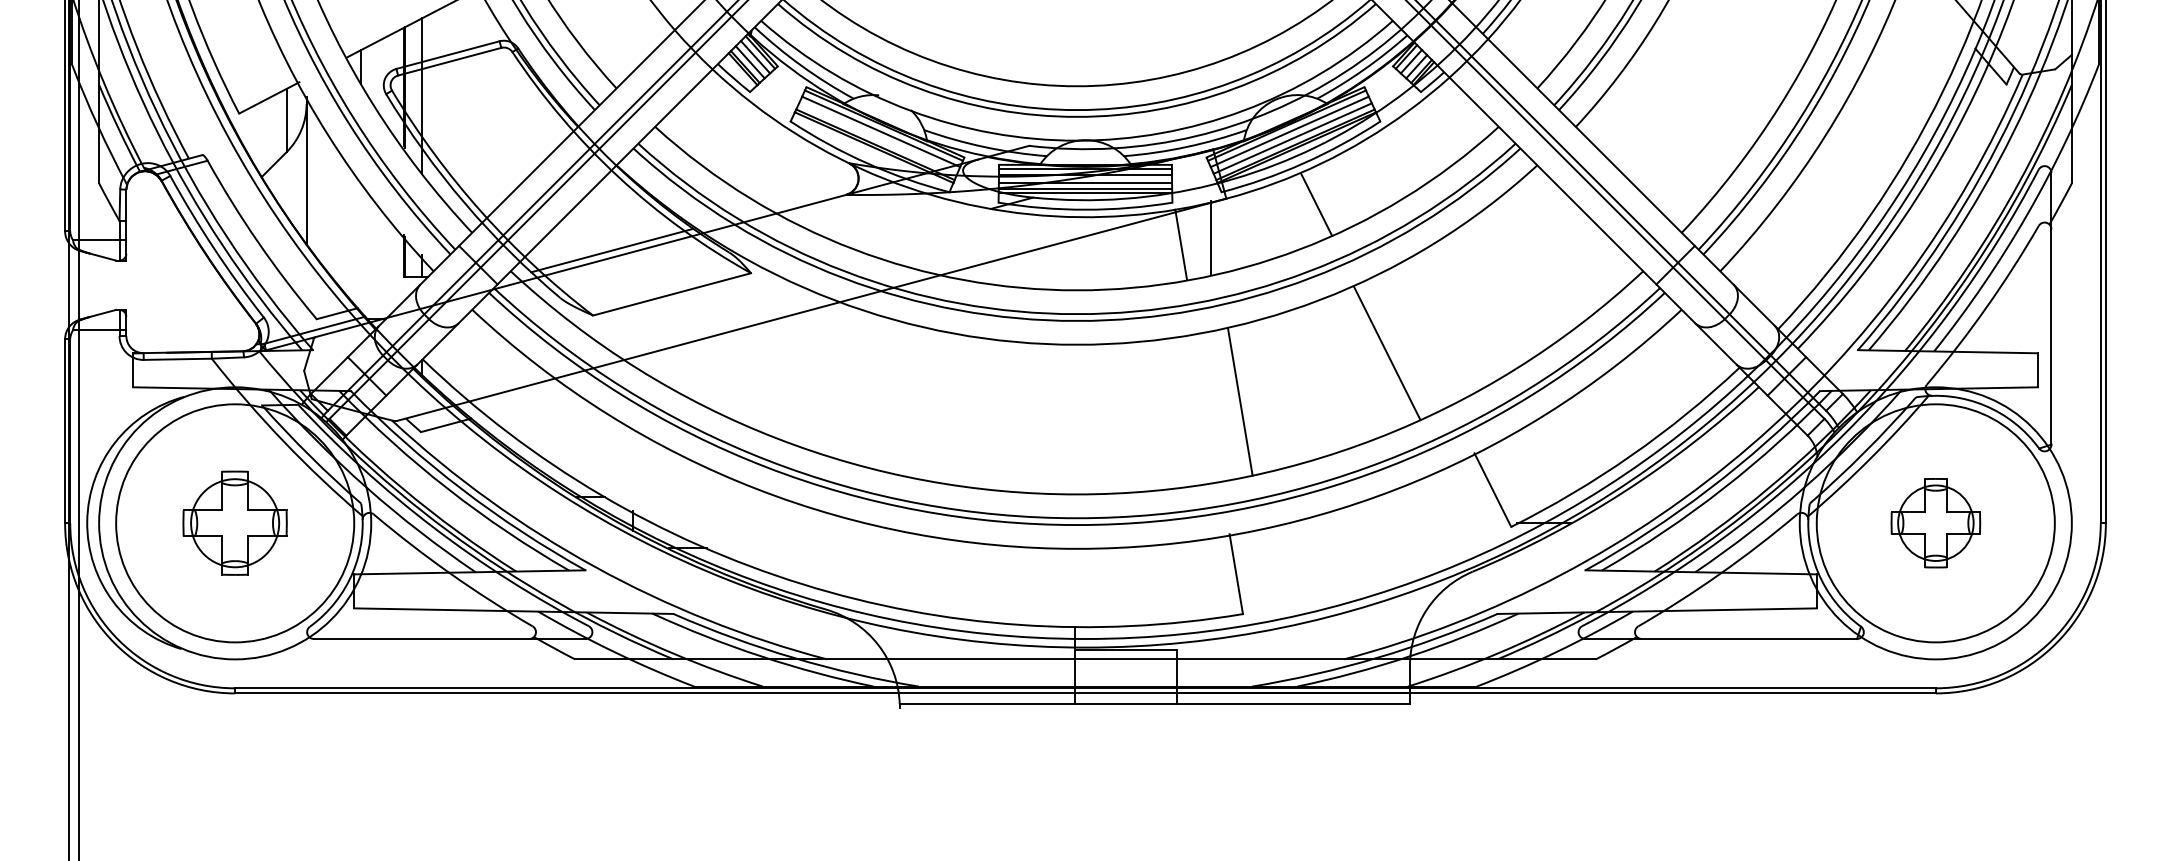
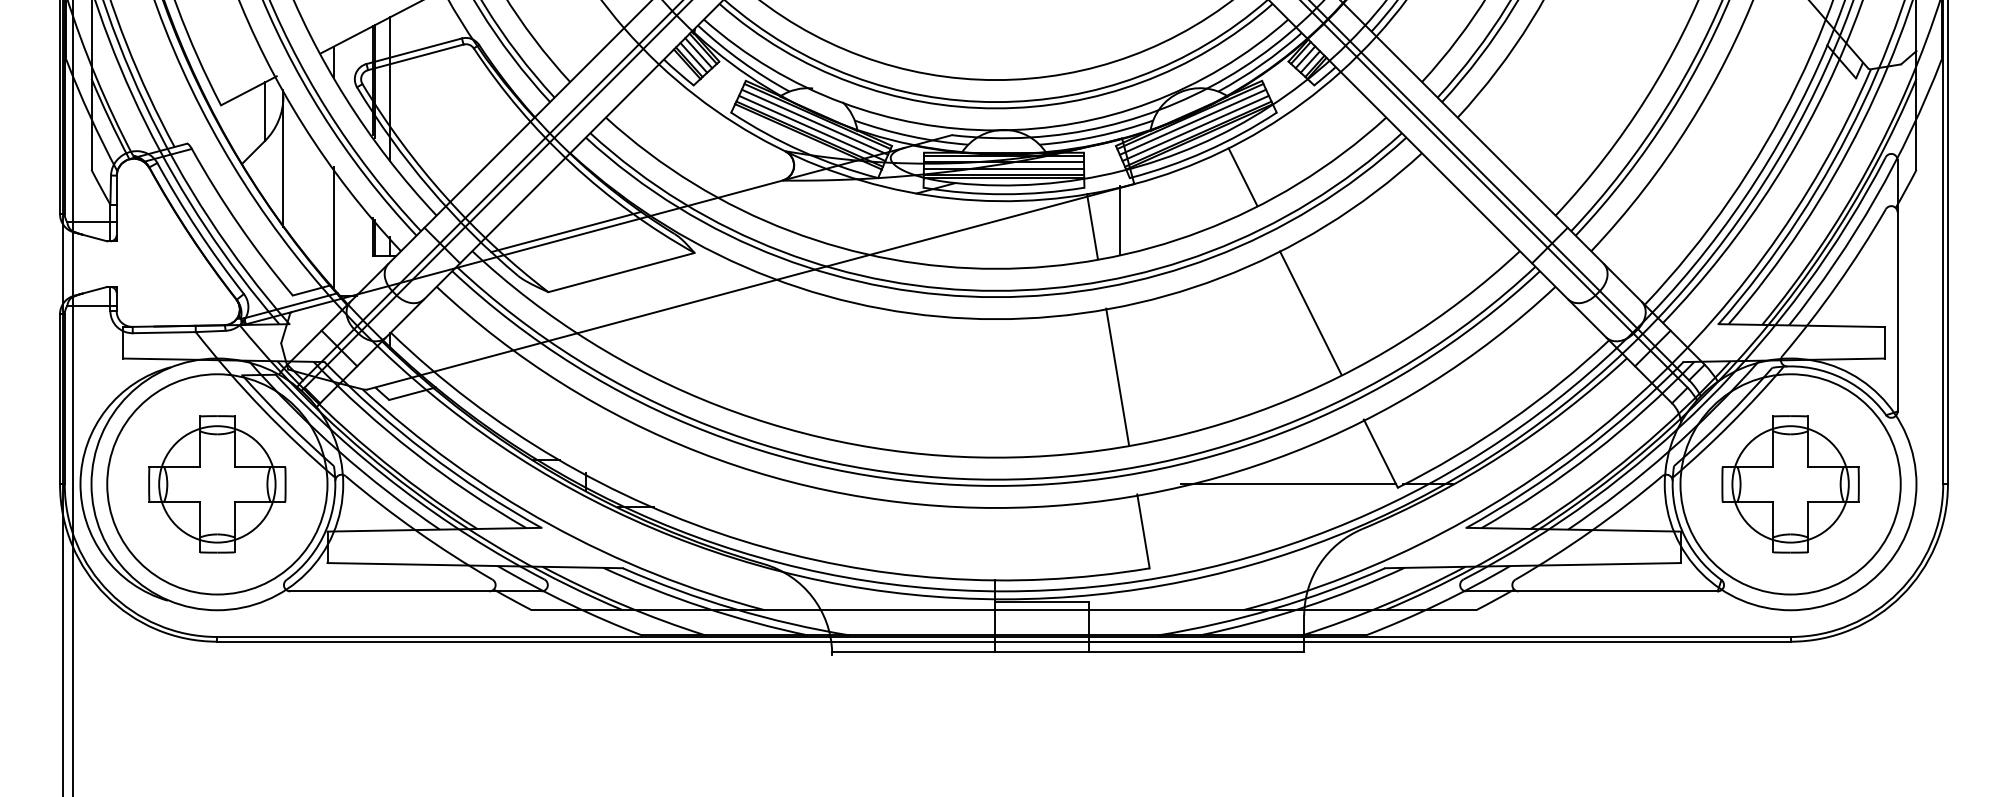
line: (878, 138) -> (812, 128), added
line: (1316, 204) -> (1242, 176), moved
line: (361, 245) -> (334, 227), added
line: (1386, 352) -> (1310, 312), moved
line: (1240, 401) -> (1117, 376), moved
part: (234, 522) -> (216, 483), size x1.43
part: (1935, 522) -> (1790, 483), size x1.67
line: (1393, 523) -> (1288, 484), added

